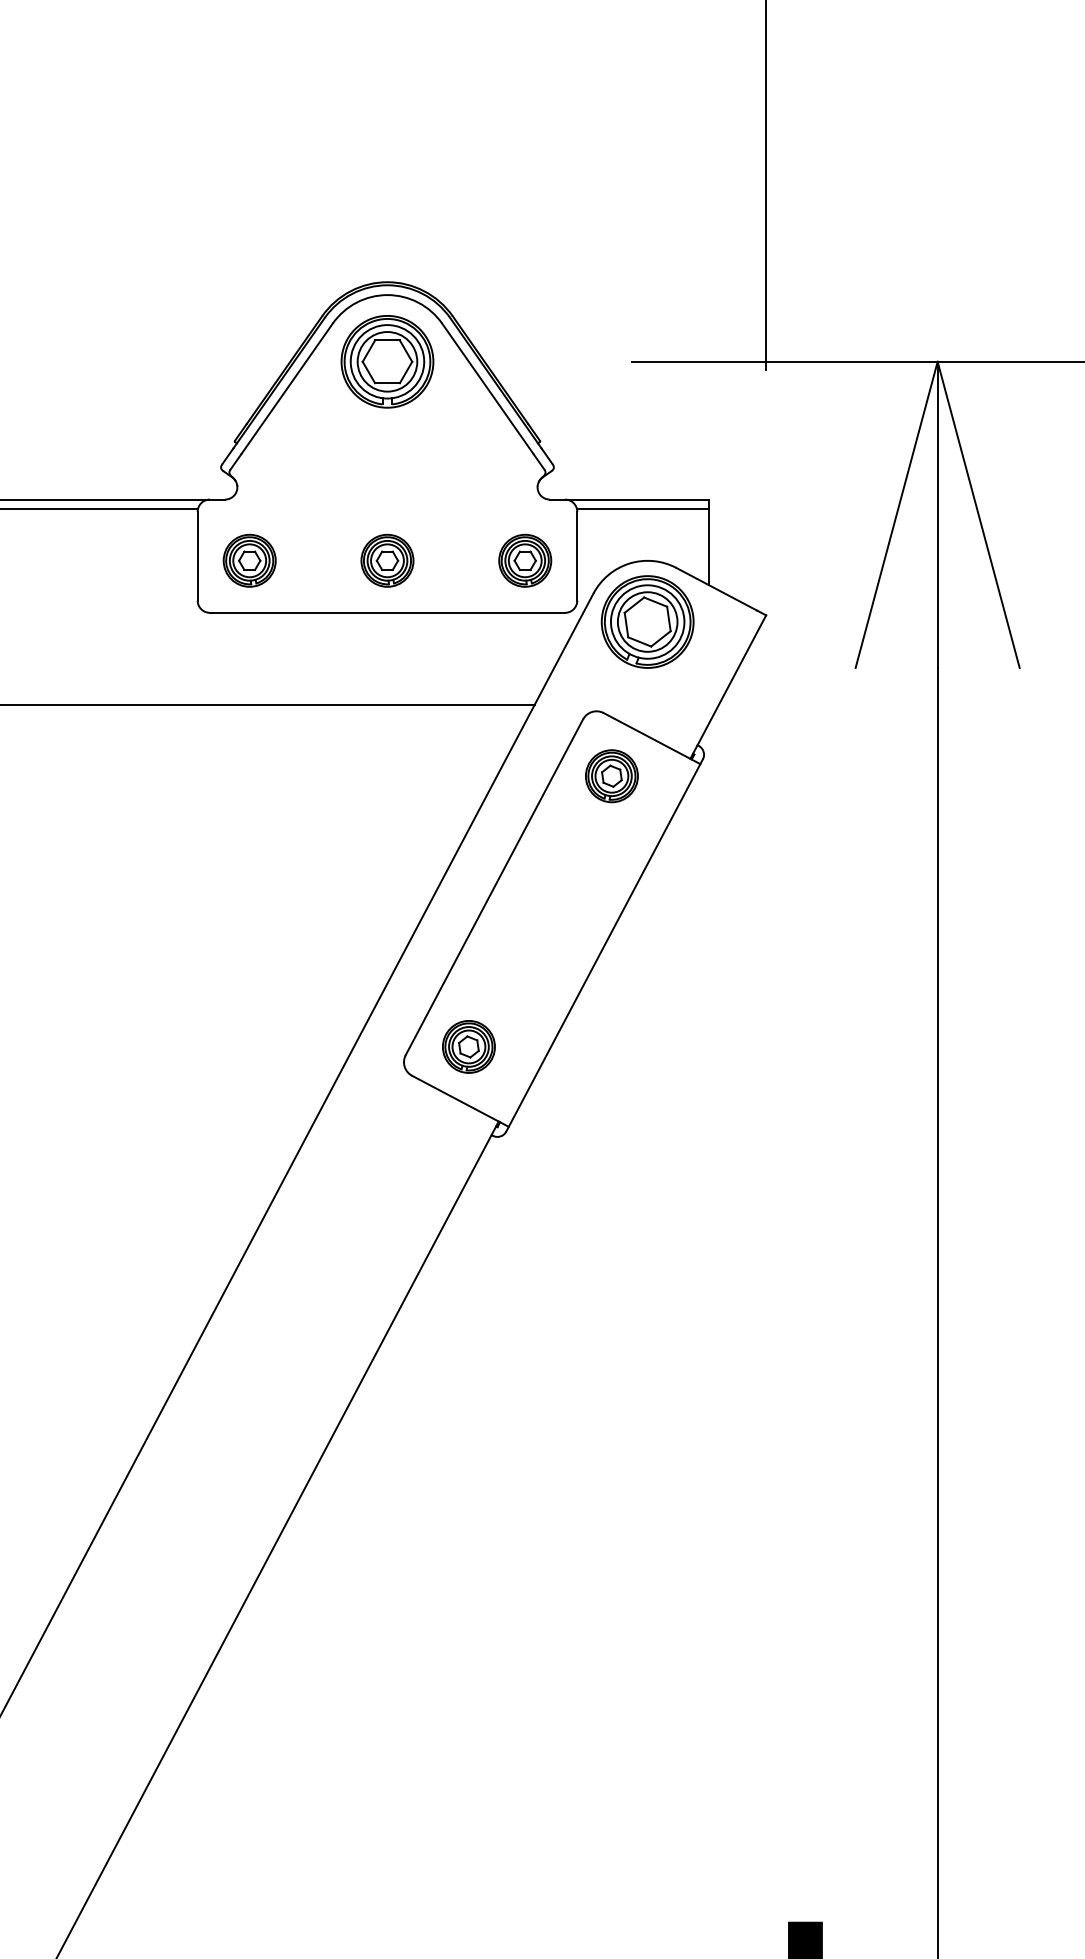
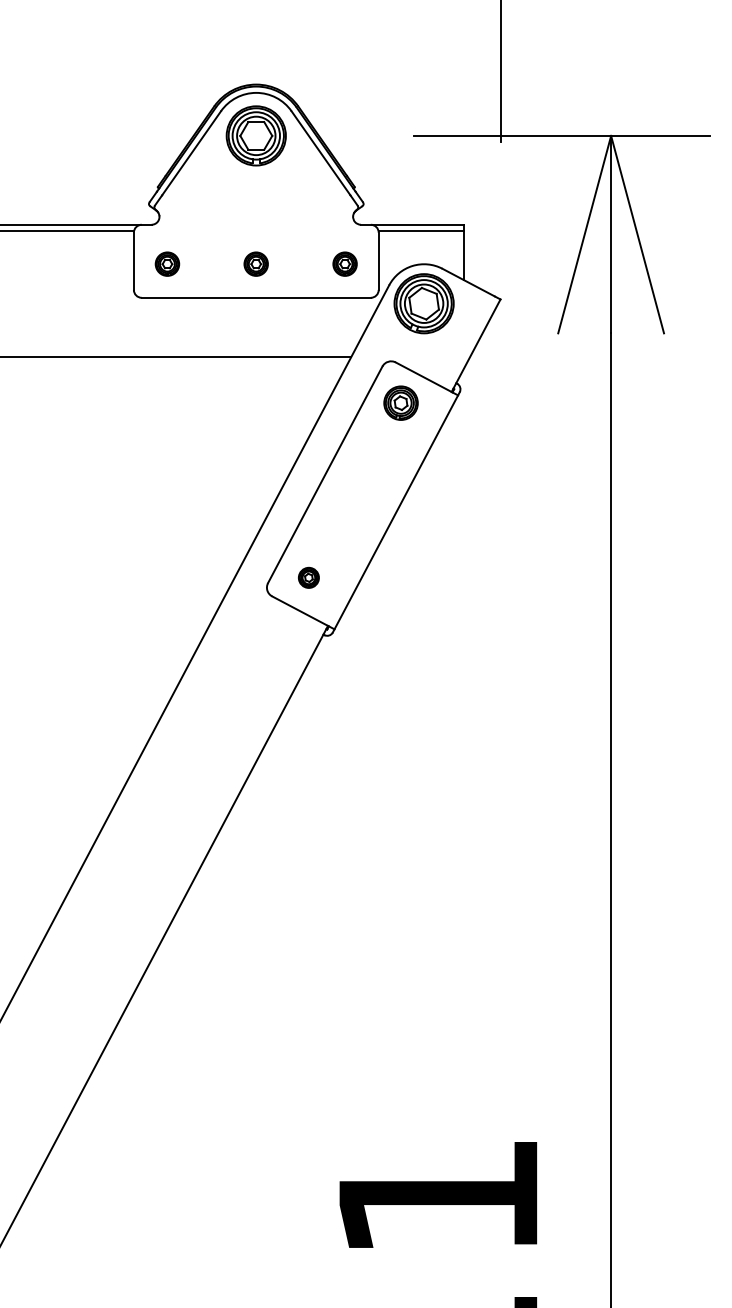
part: (249, 559) -> (167, 263), size x0.7
part: (386, 559) -> (255, 263), size x0.7
part: (524, 559) -> (344, 263), size x0.7
part: (468, 1046) -> (308, 577), size x0.6

